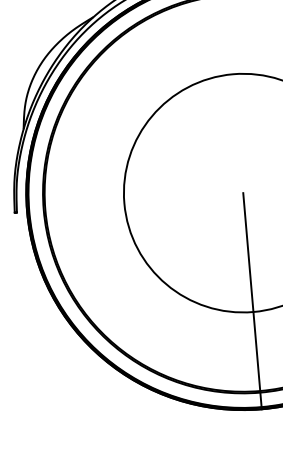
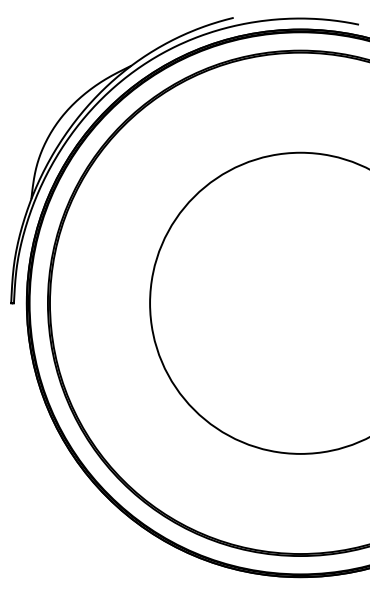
line: (252, 301) -> (300, 440), removed

